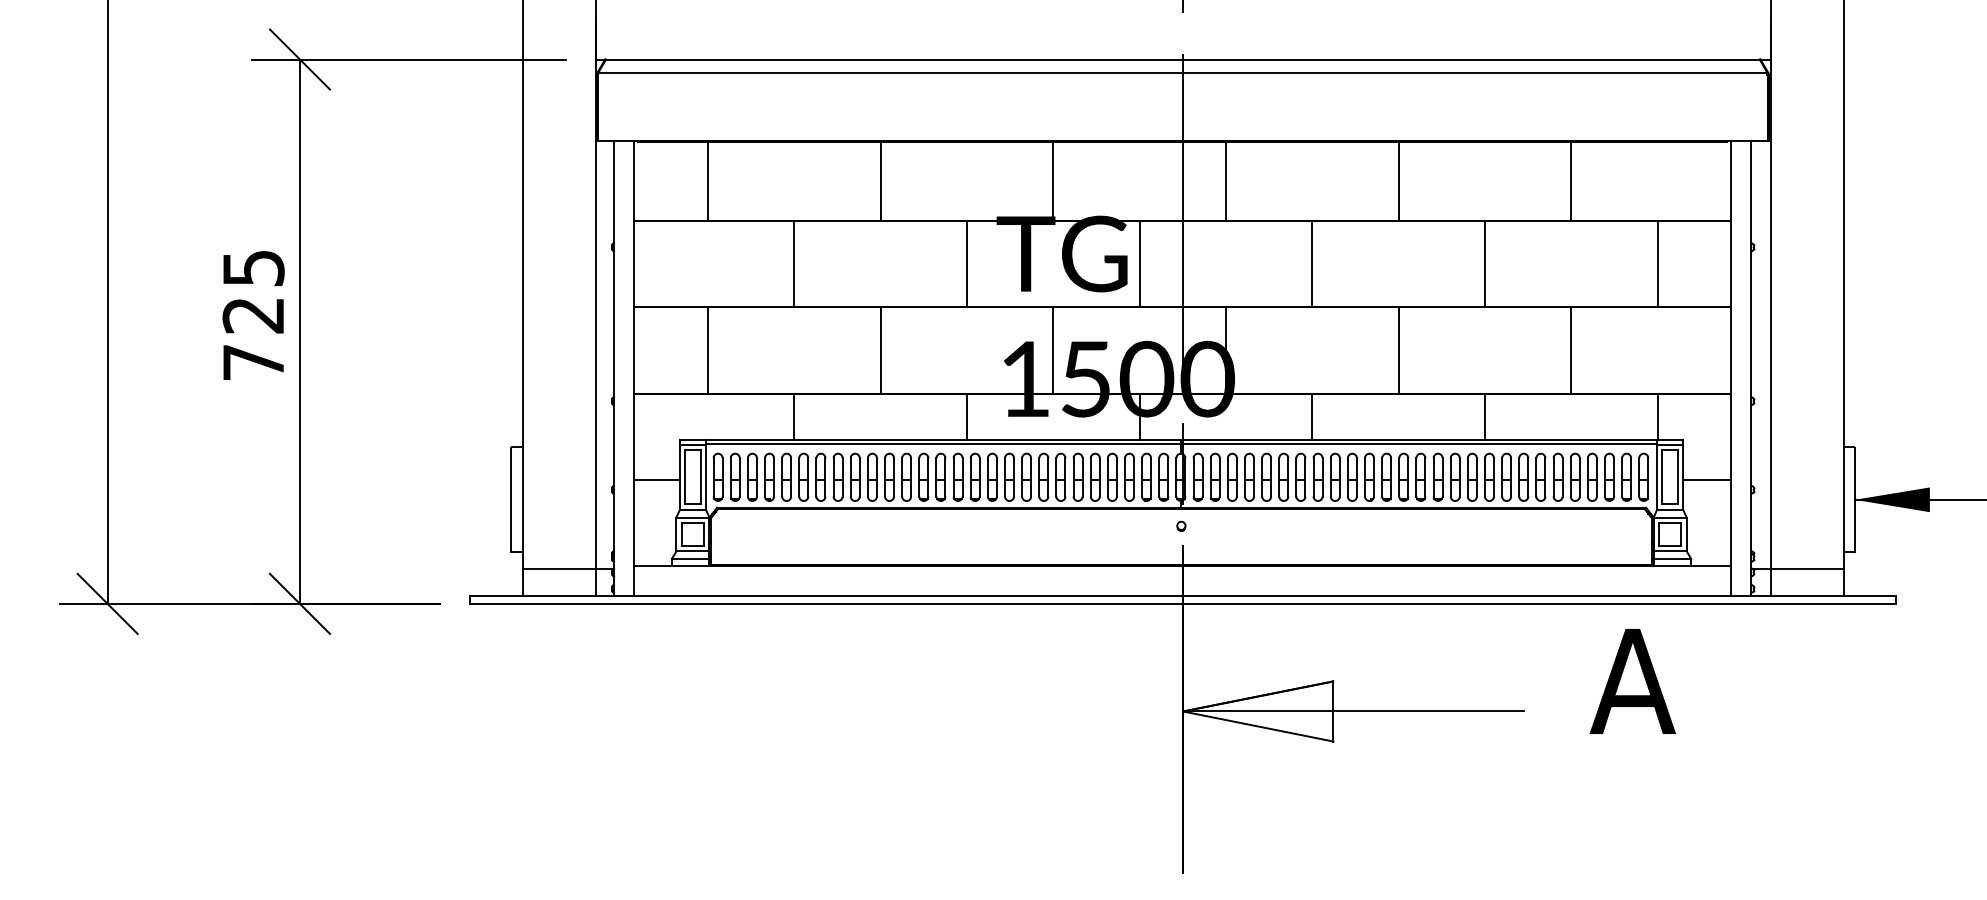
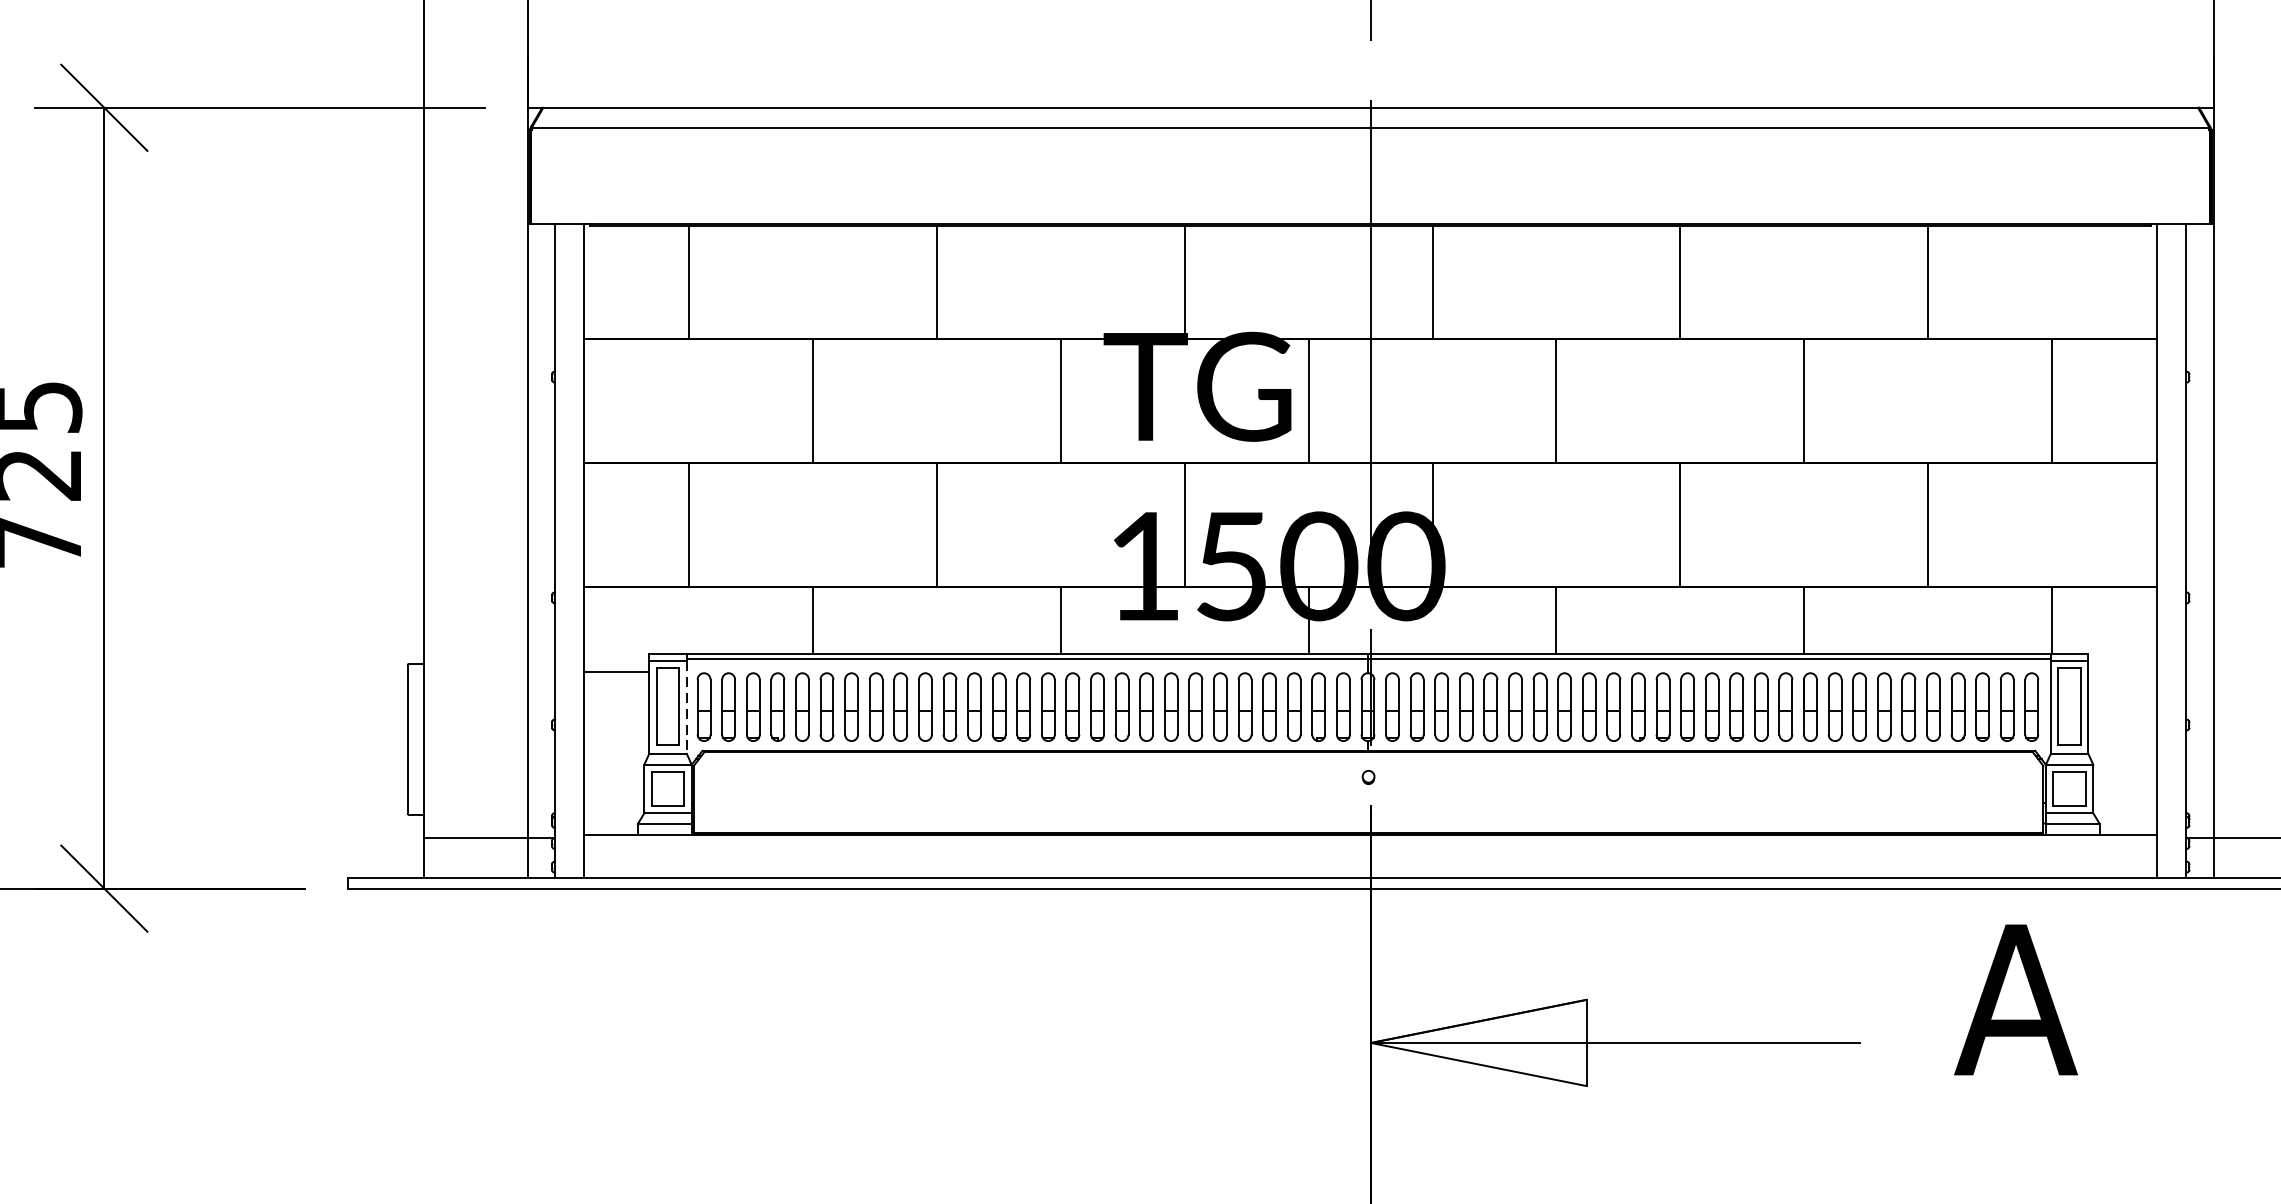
line: (706, 478) -> (687, 708), solid -> dashed
line: (656, 479) -> (615, 671), moved
line: (1707, 479) -> (2123, 710), removed

